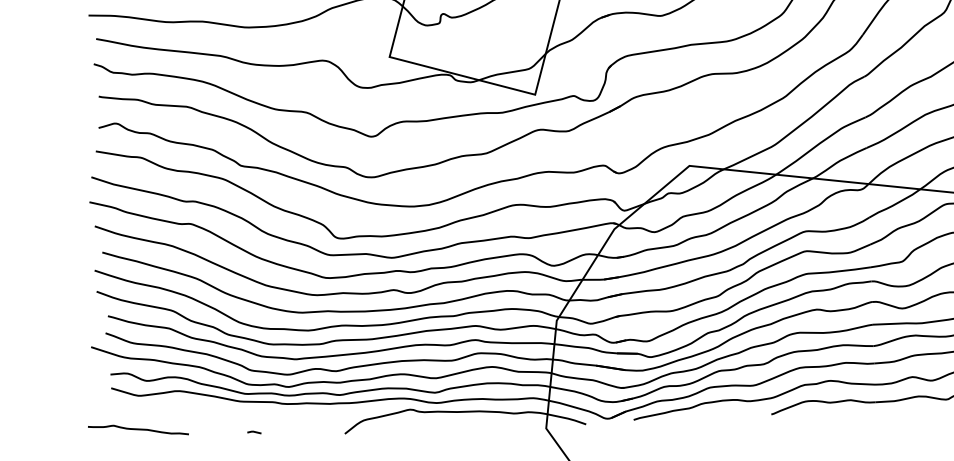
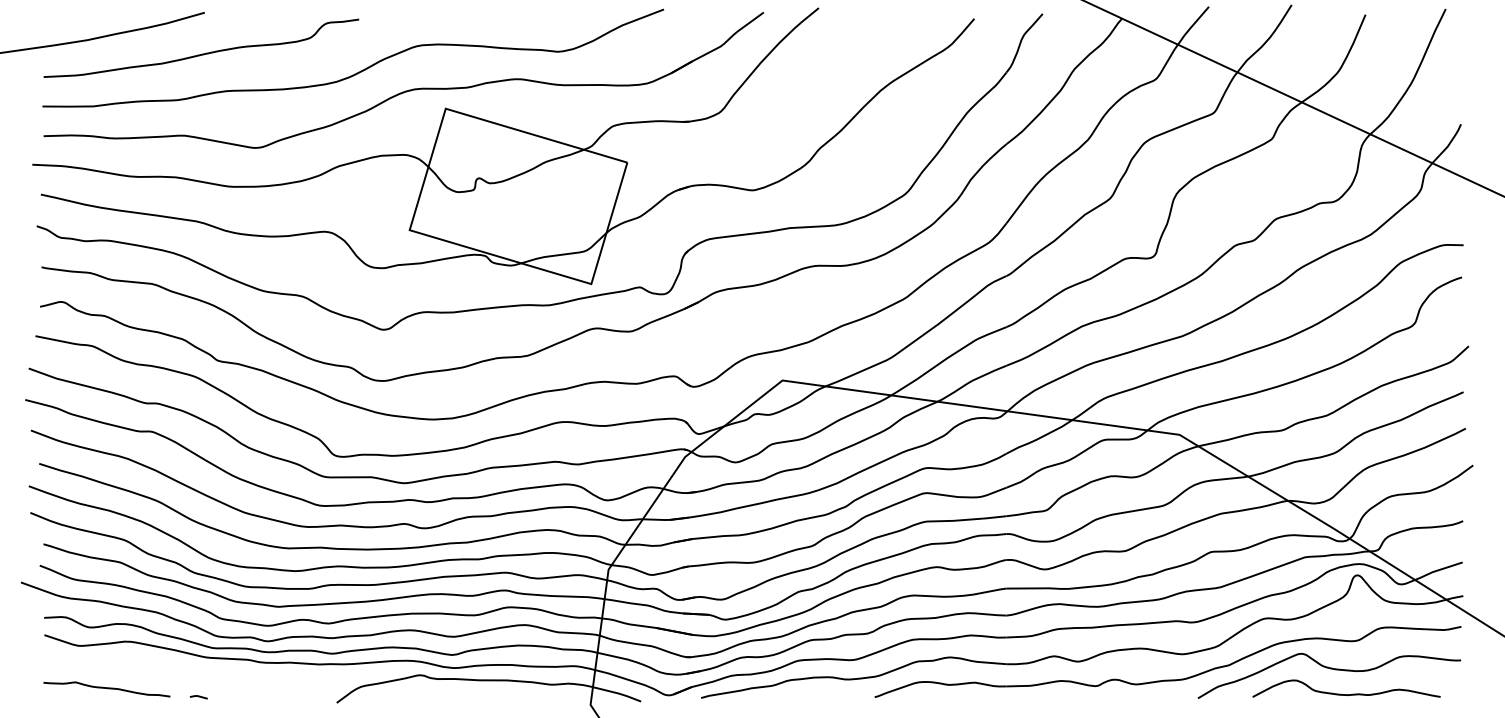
curve: (138, 429) -> (106, 688), moved
line: (254, 432) -> (198, 697), moved

